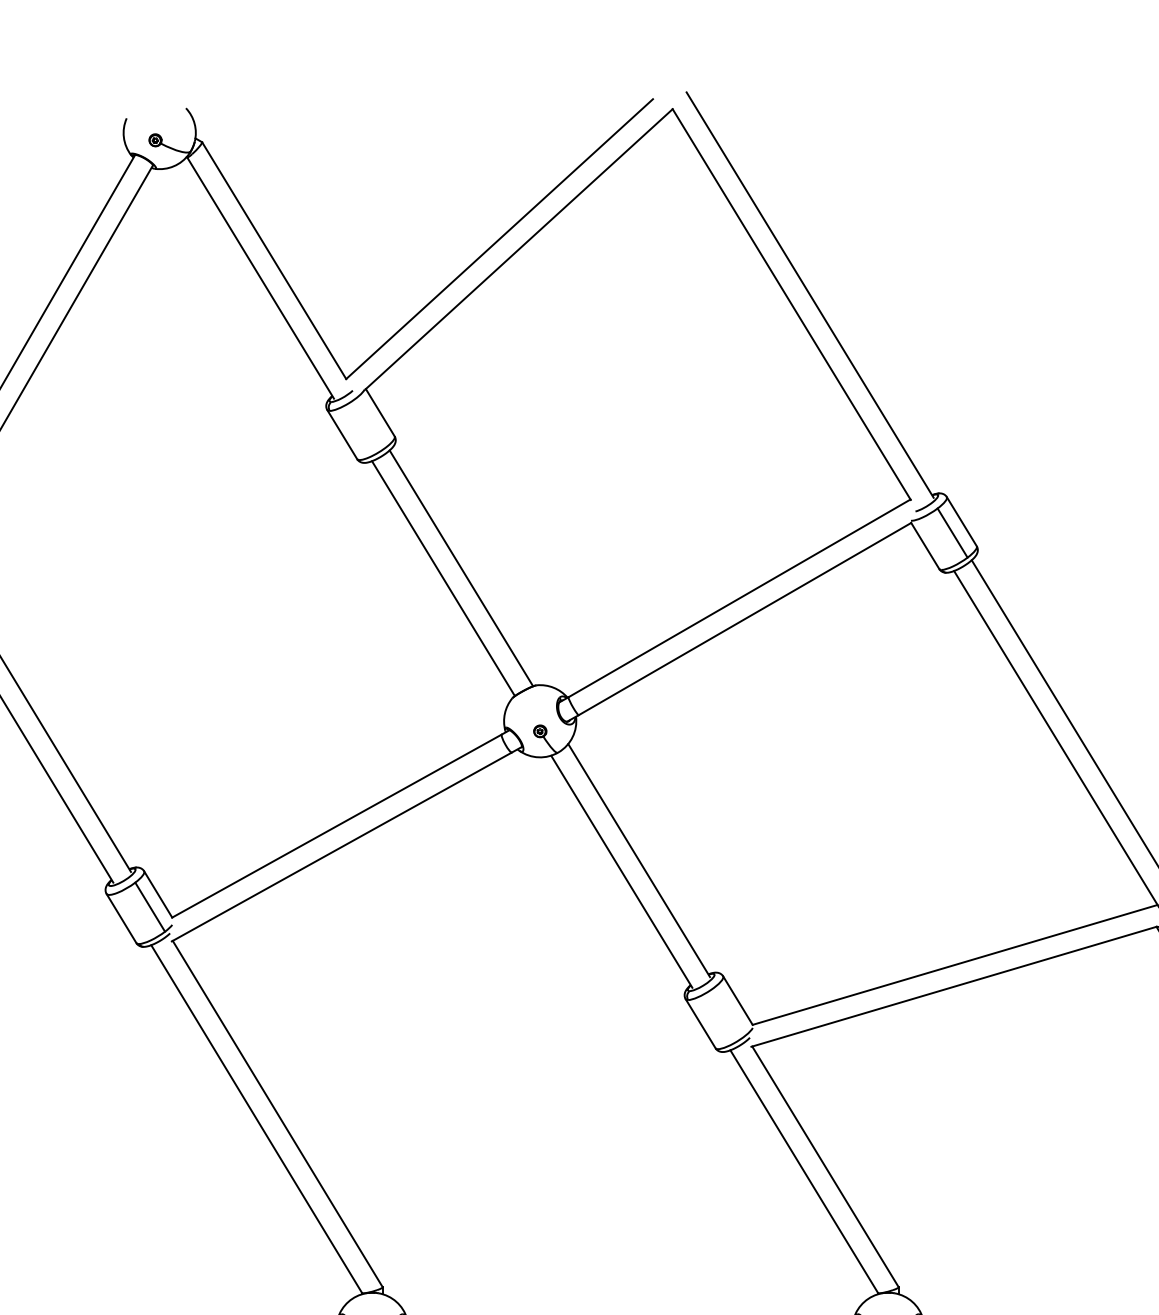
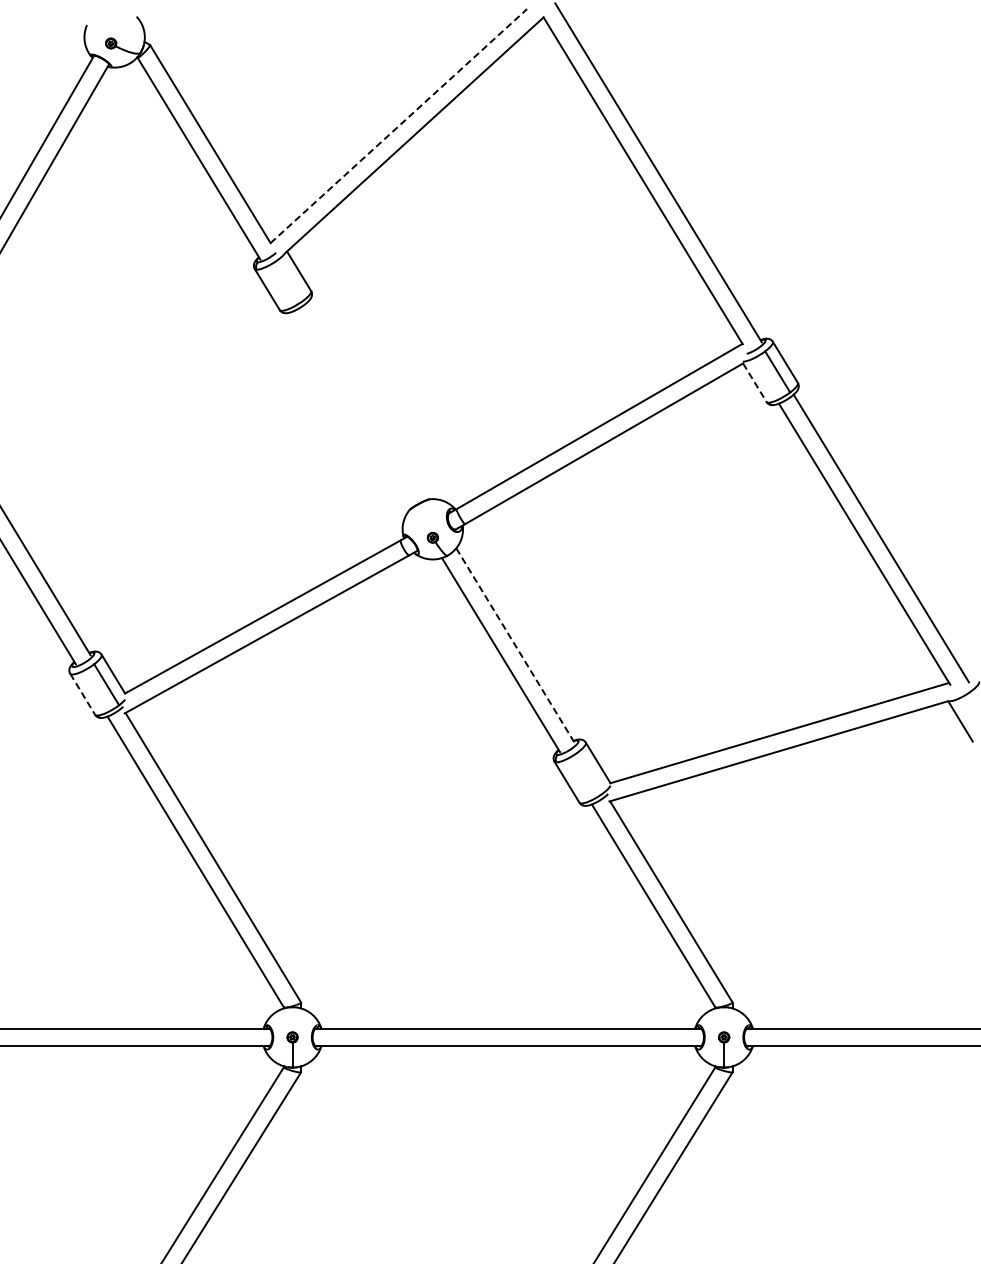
line: (499, 239) -> (398, 126), solid -> dashed
line: (924, 545) -> (754, 382), solid -> dashed
line: (460, 568) -> (366, 401), removed
line: (442, 578) -> (351, 409), removed
line: (639, 861) -> (515, 646), solid -> dashed
line: (121, 918) -> (82, 694), solid -> dashed

